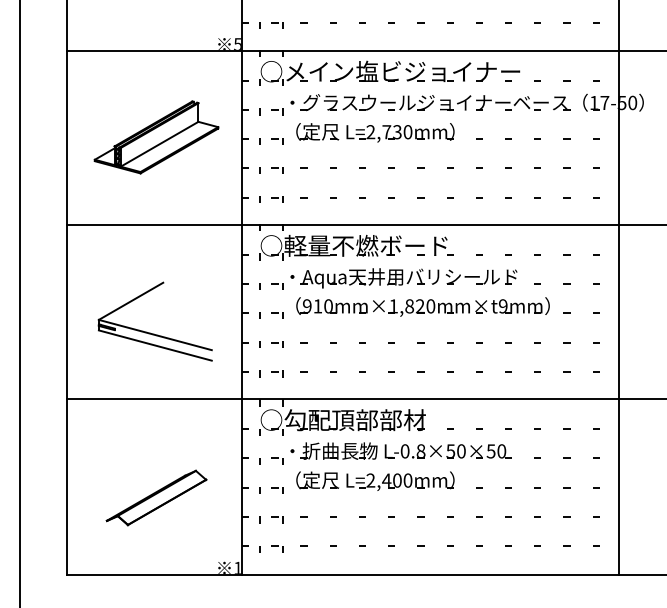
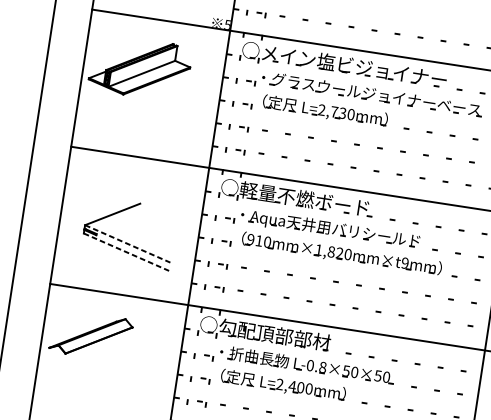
part: (156, 137) -> (140, 68), moved
line: (155, 335) -> (127, 244), solid -> dashed
line: (155, 345) -> (126, 252), solid -> dashed
part: (156, 497) -> (91, 335), moved

